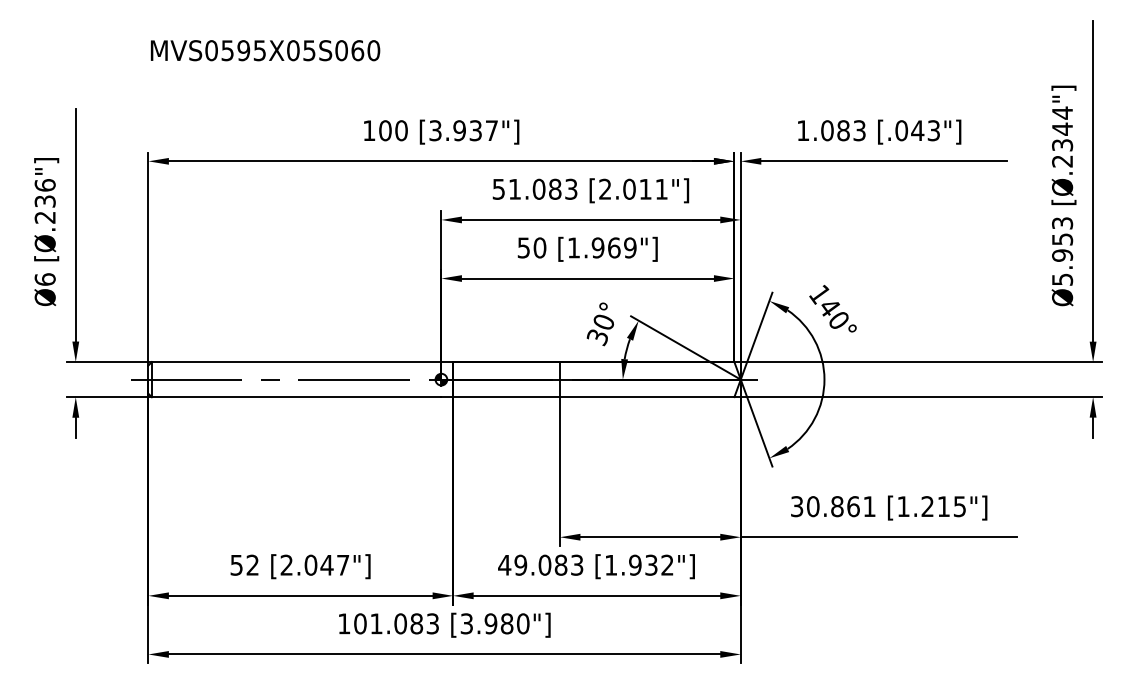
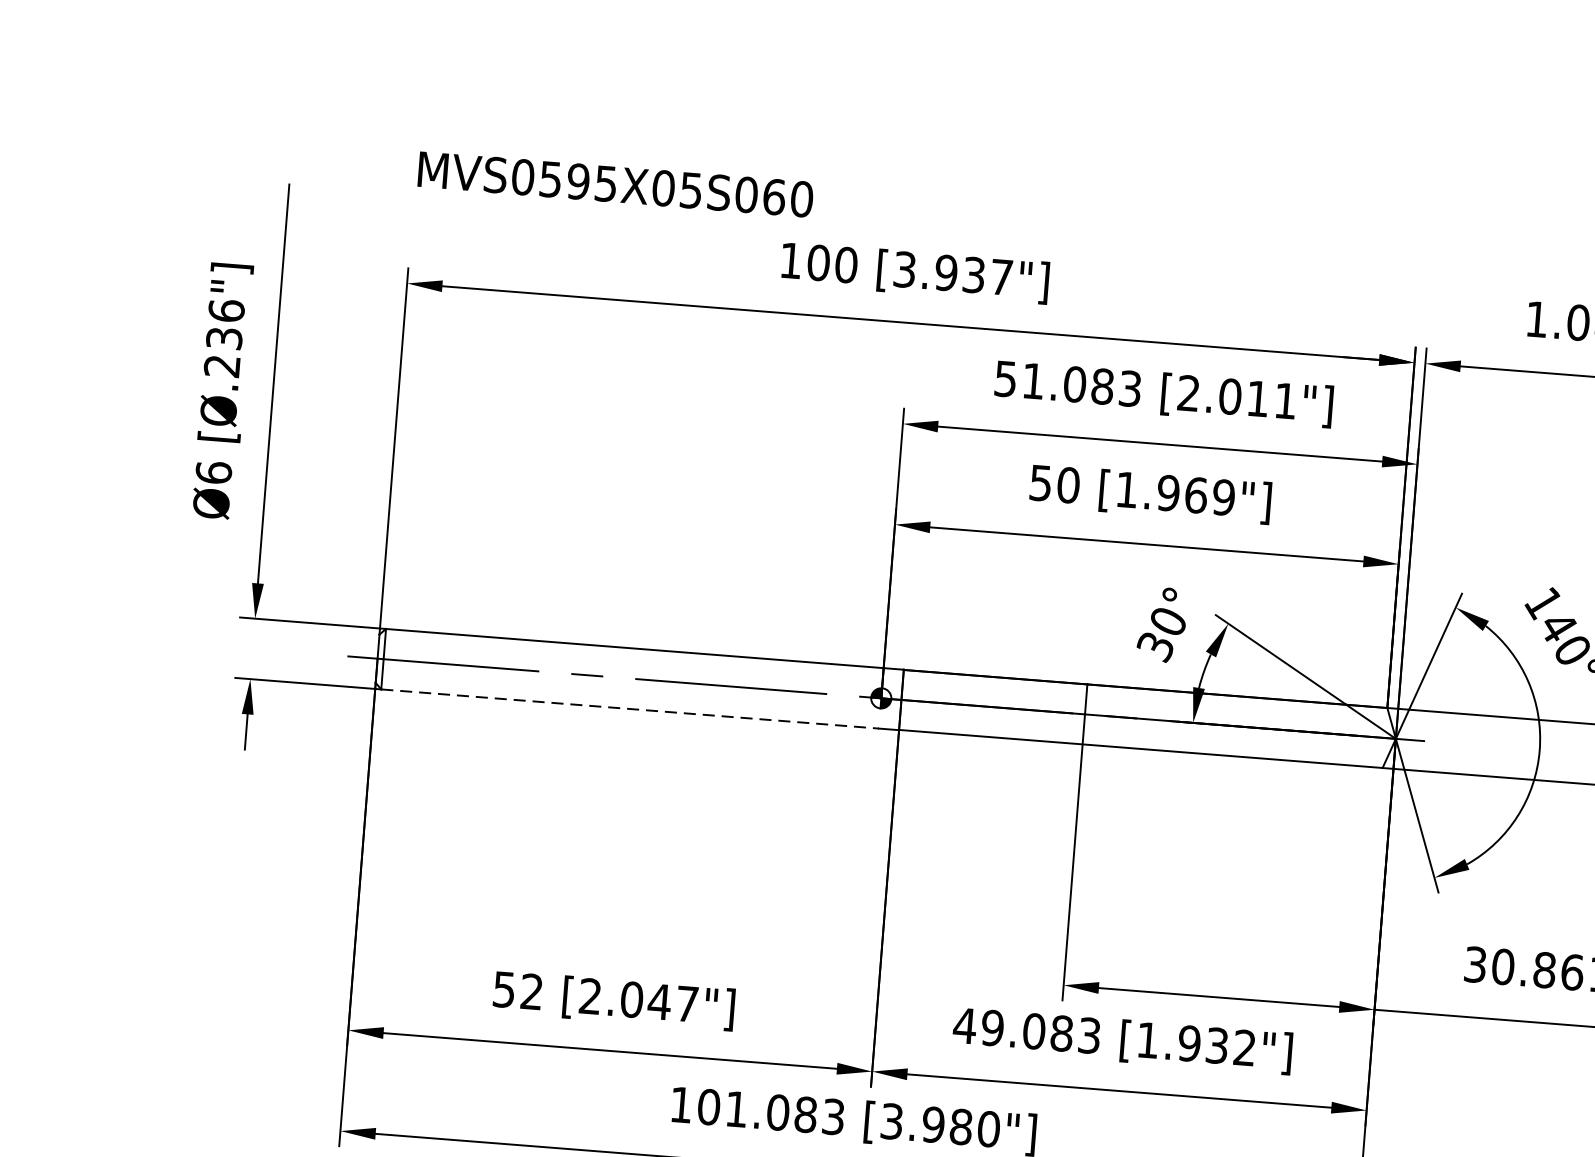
text: (265, 50) -> (615, 184), moved
line: (296, 397) -> (629, 709), solid -> dashed

